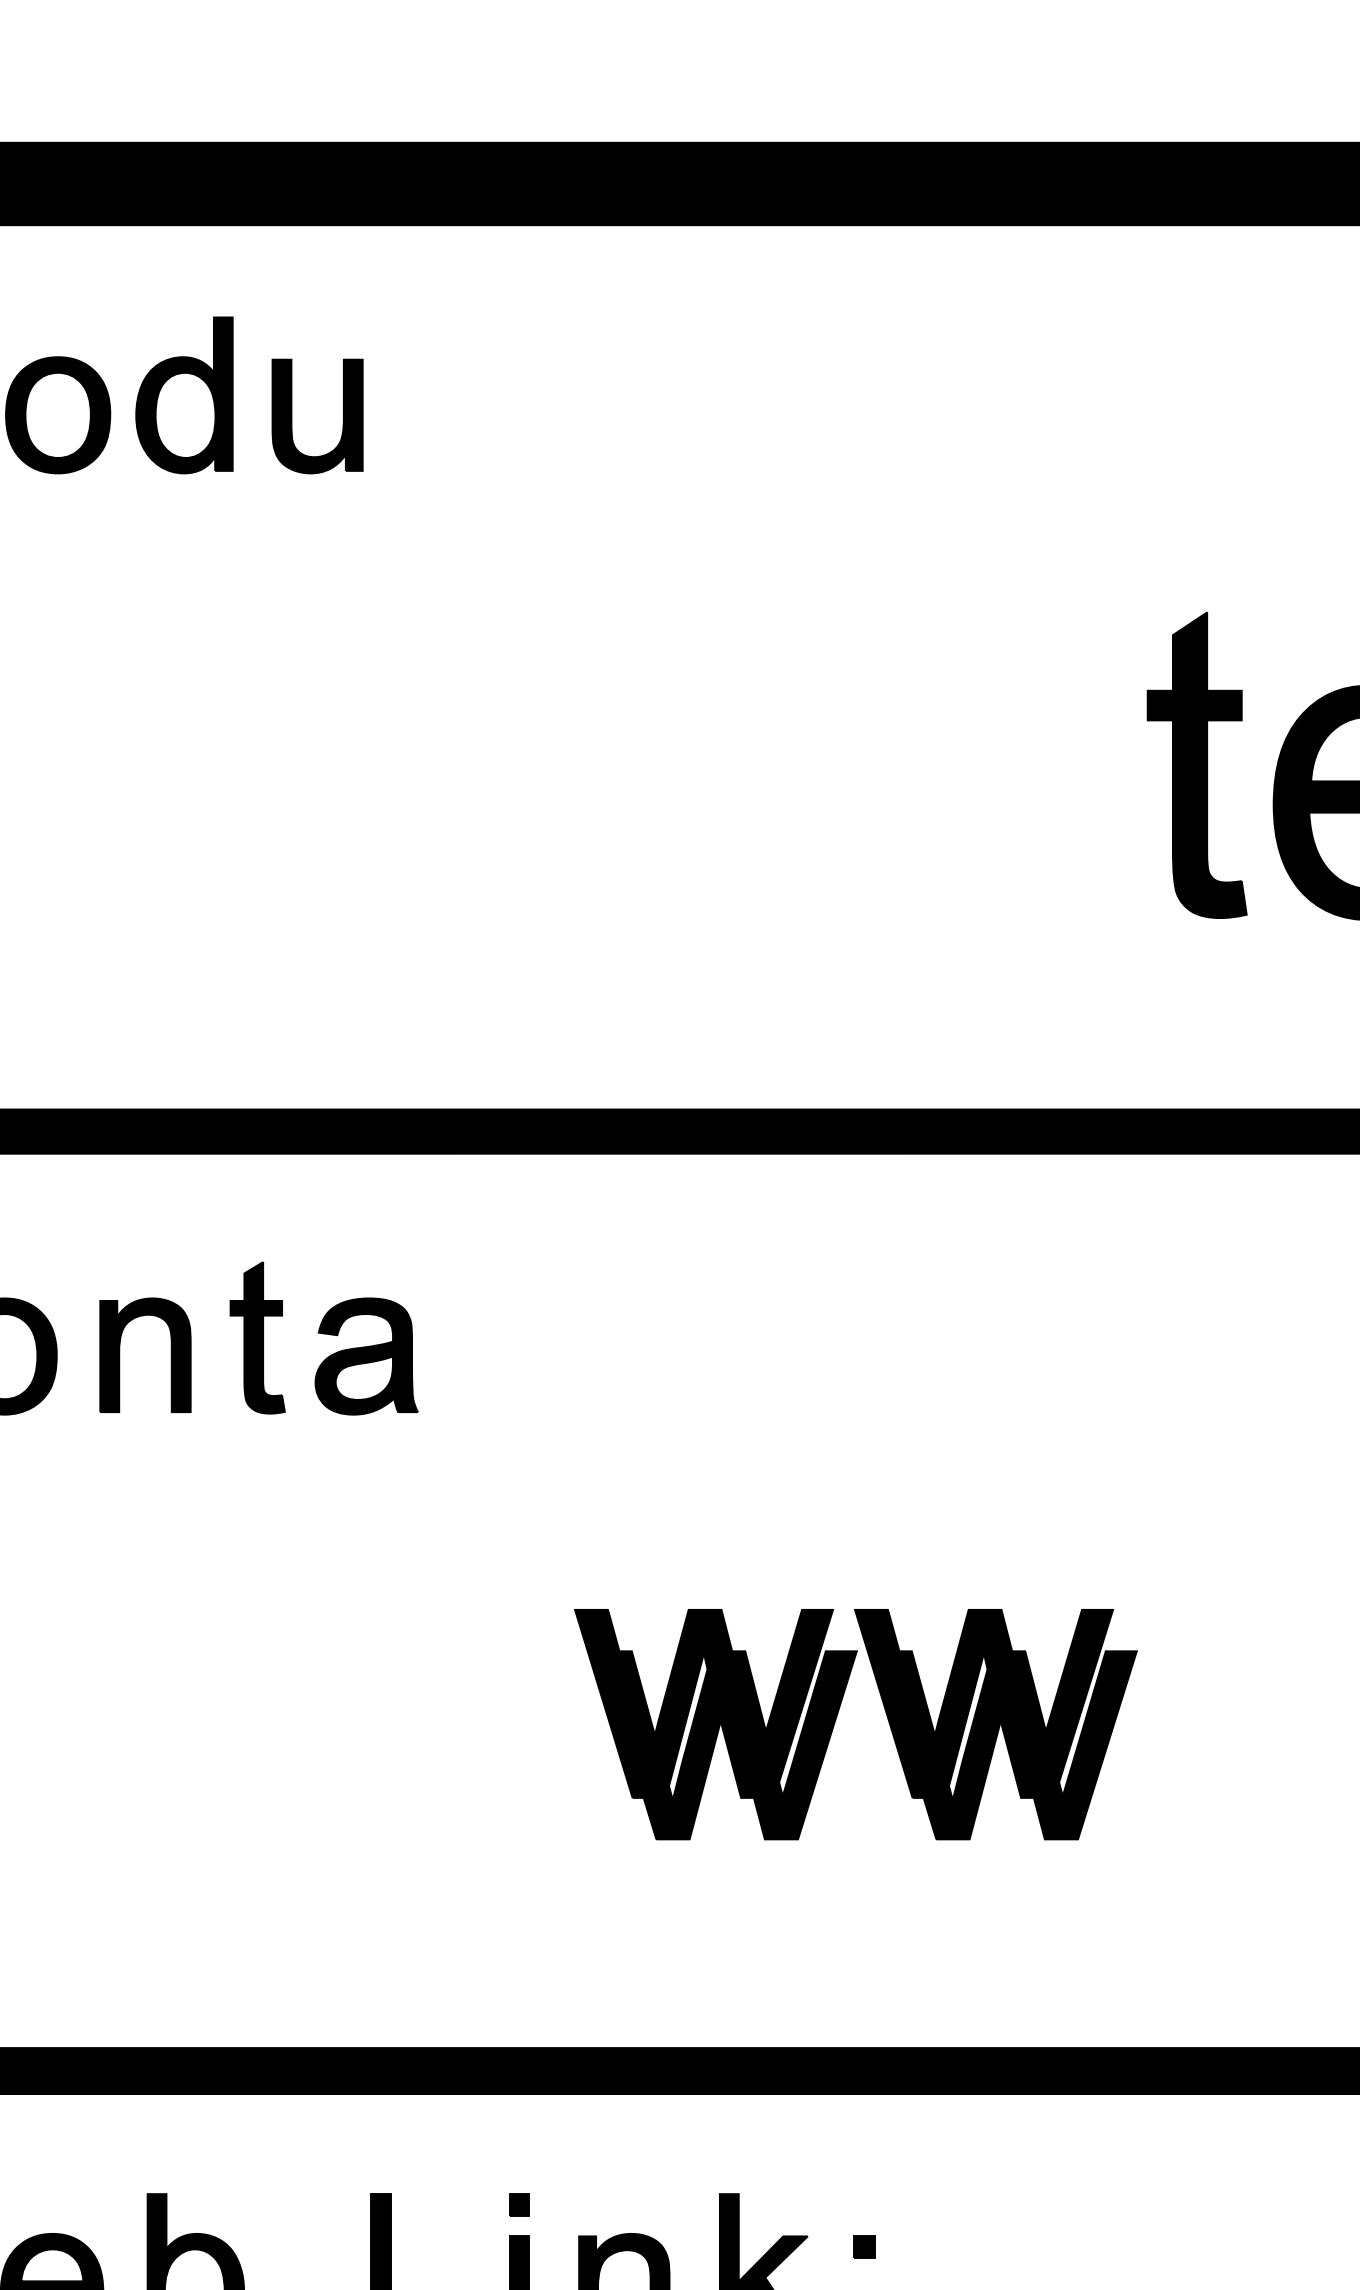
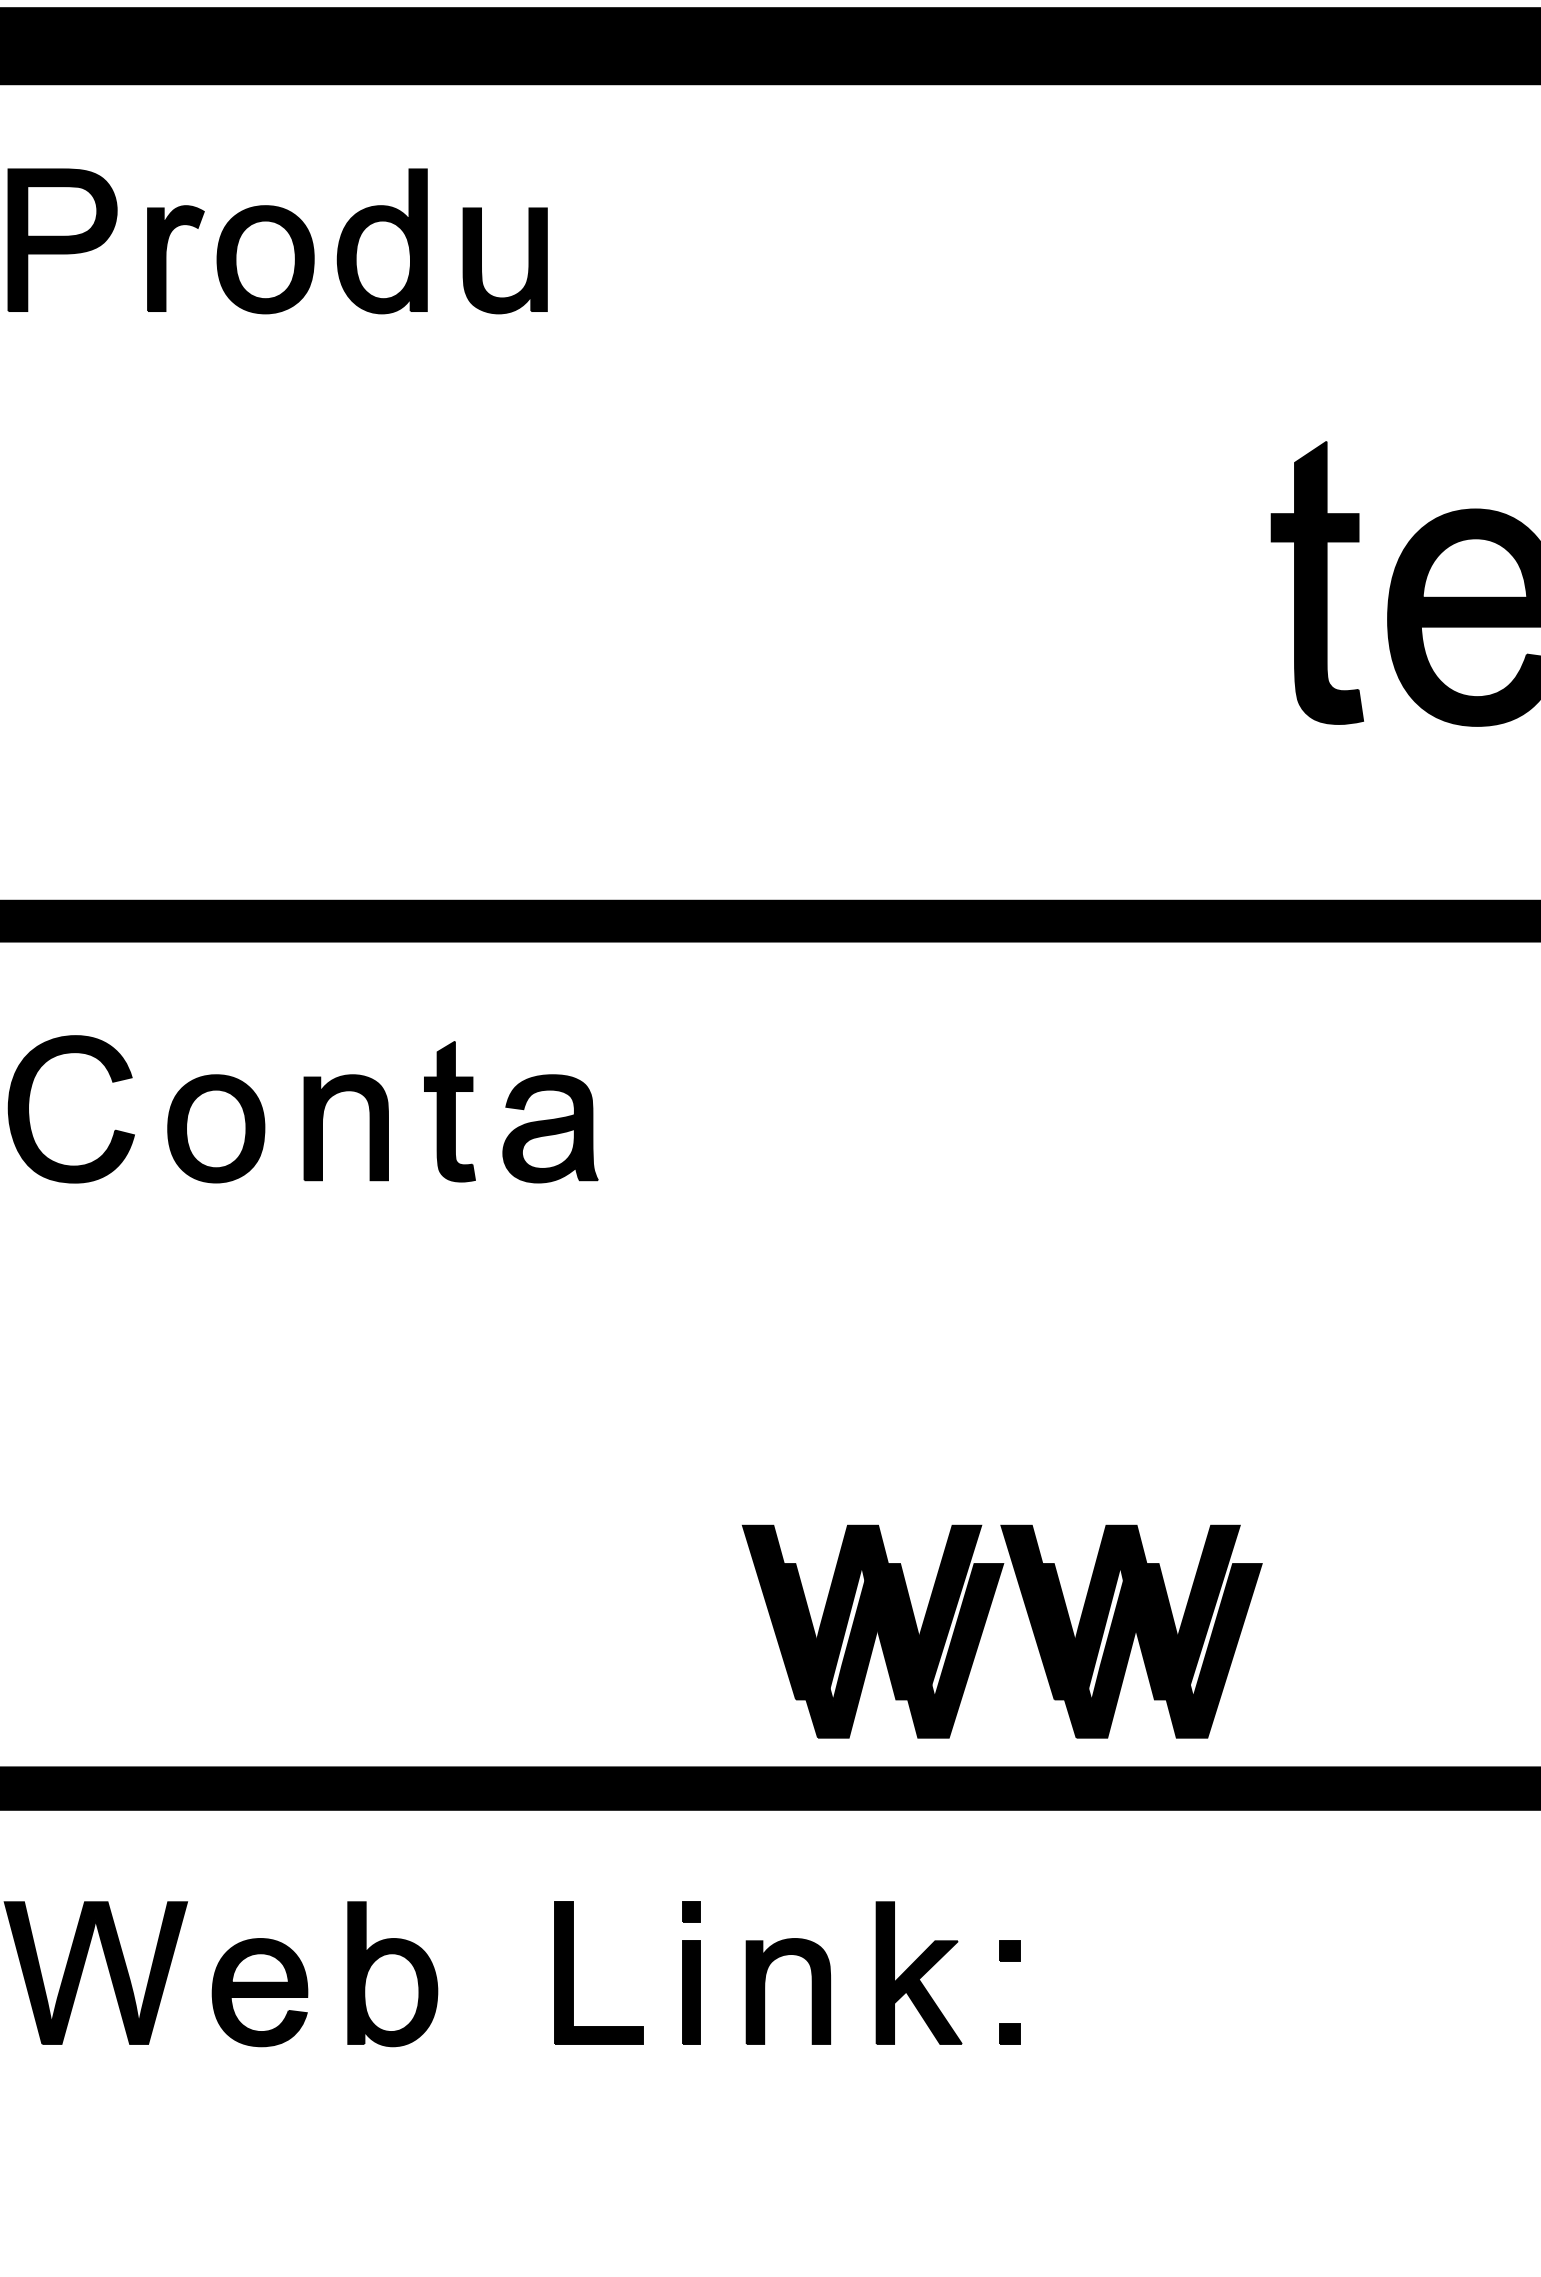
part: (837, 1716) -> (985, 1624), moved

